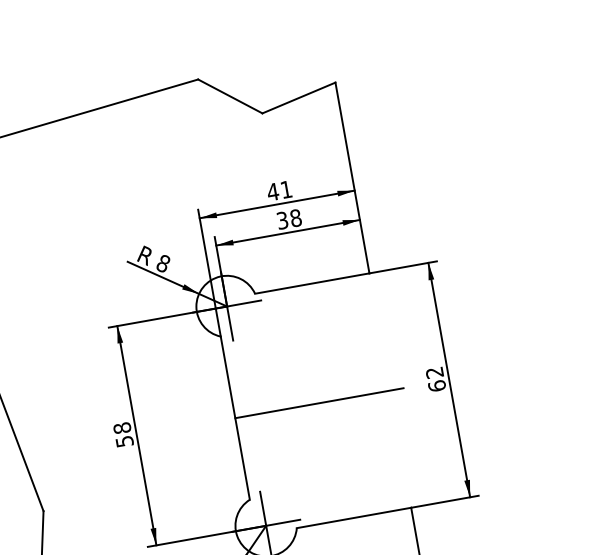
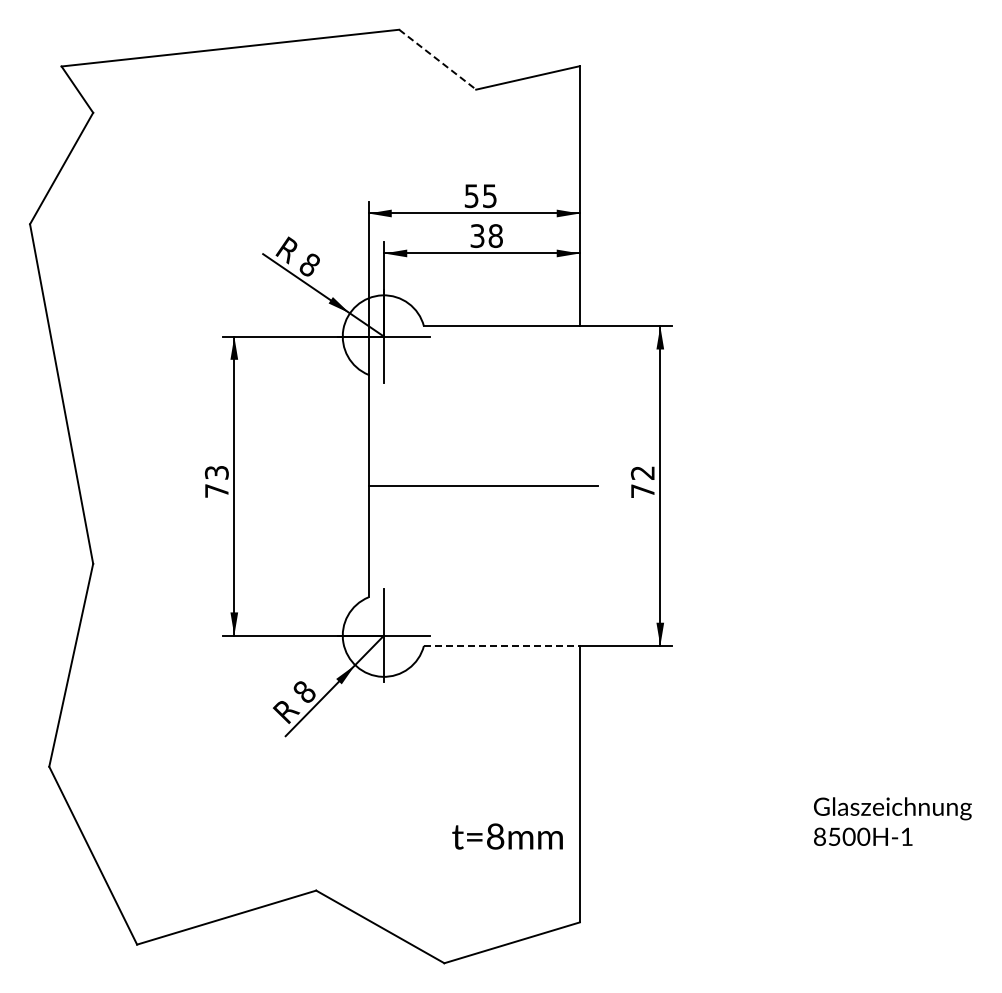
line: (230, 96) -> (437, 59), solid -> dashed
text: (279, 191) -> (480, 196), 41 -> 55
text: (436, 386) -> (642, 491), 62 -> 72
text: (123, 434) -> (216, 481), 58 -> 73
line: (353, 517) -> (501, 645), solid -> dashed

